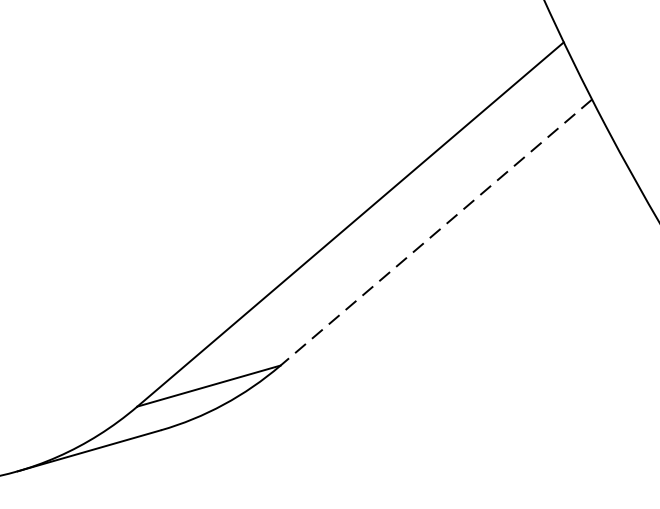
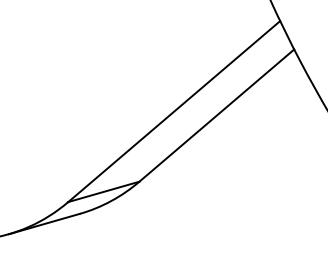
line: (435, 232) -> (216, 115), dashed -> solid

